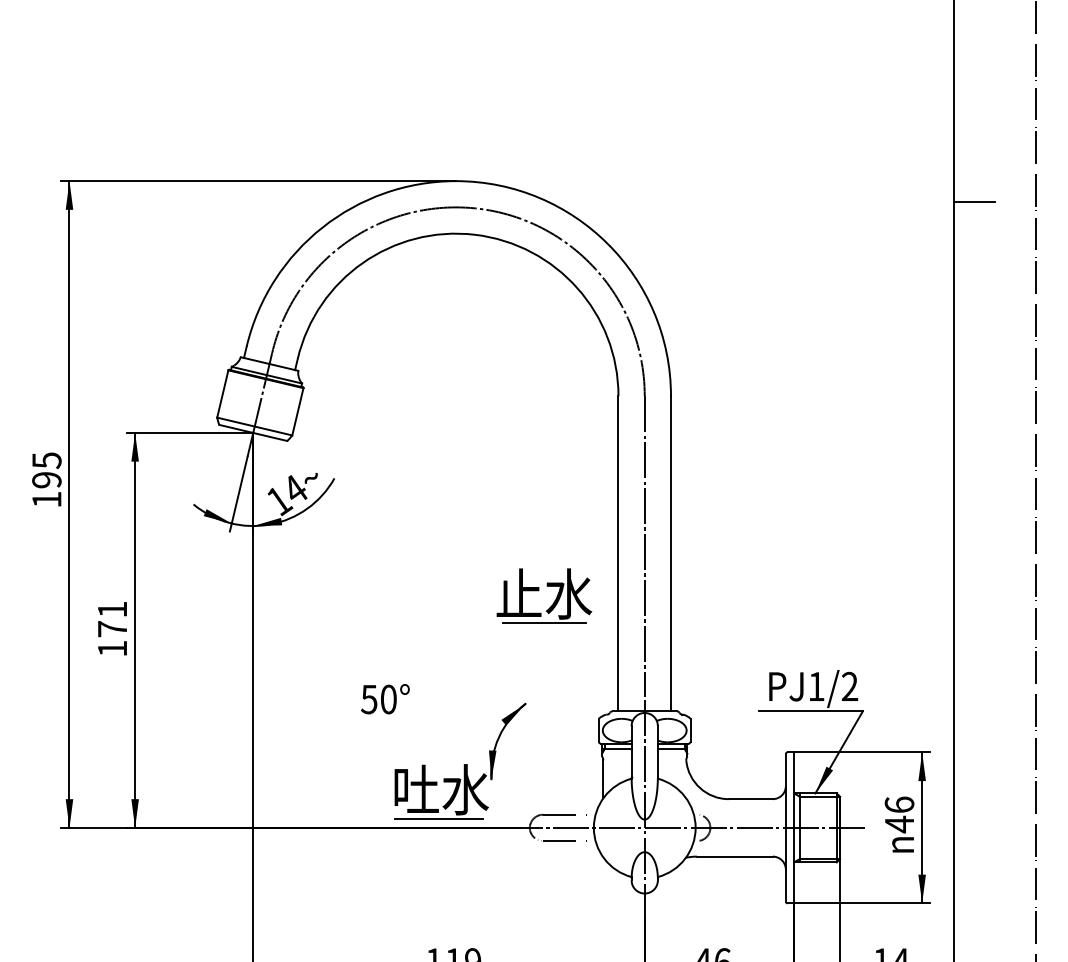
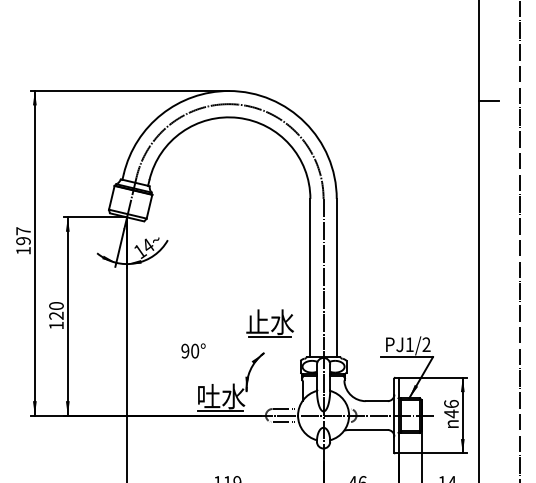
text: (46, 461) -> (23, 231), 195 -> 197
part: (542, 596) -> (269, 323), moved
text: (112, 618) -> (56, 310), 171 -> 120
text: (369, 698) -> (185, 350), 50° -> 90°

